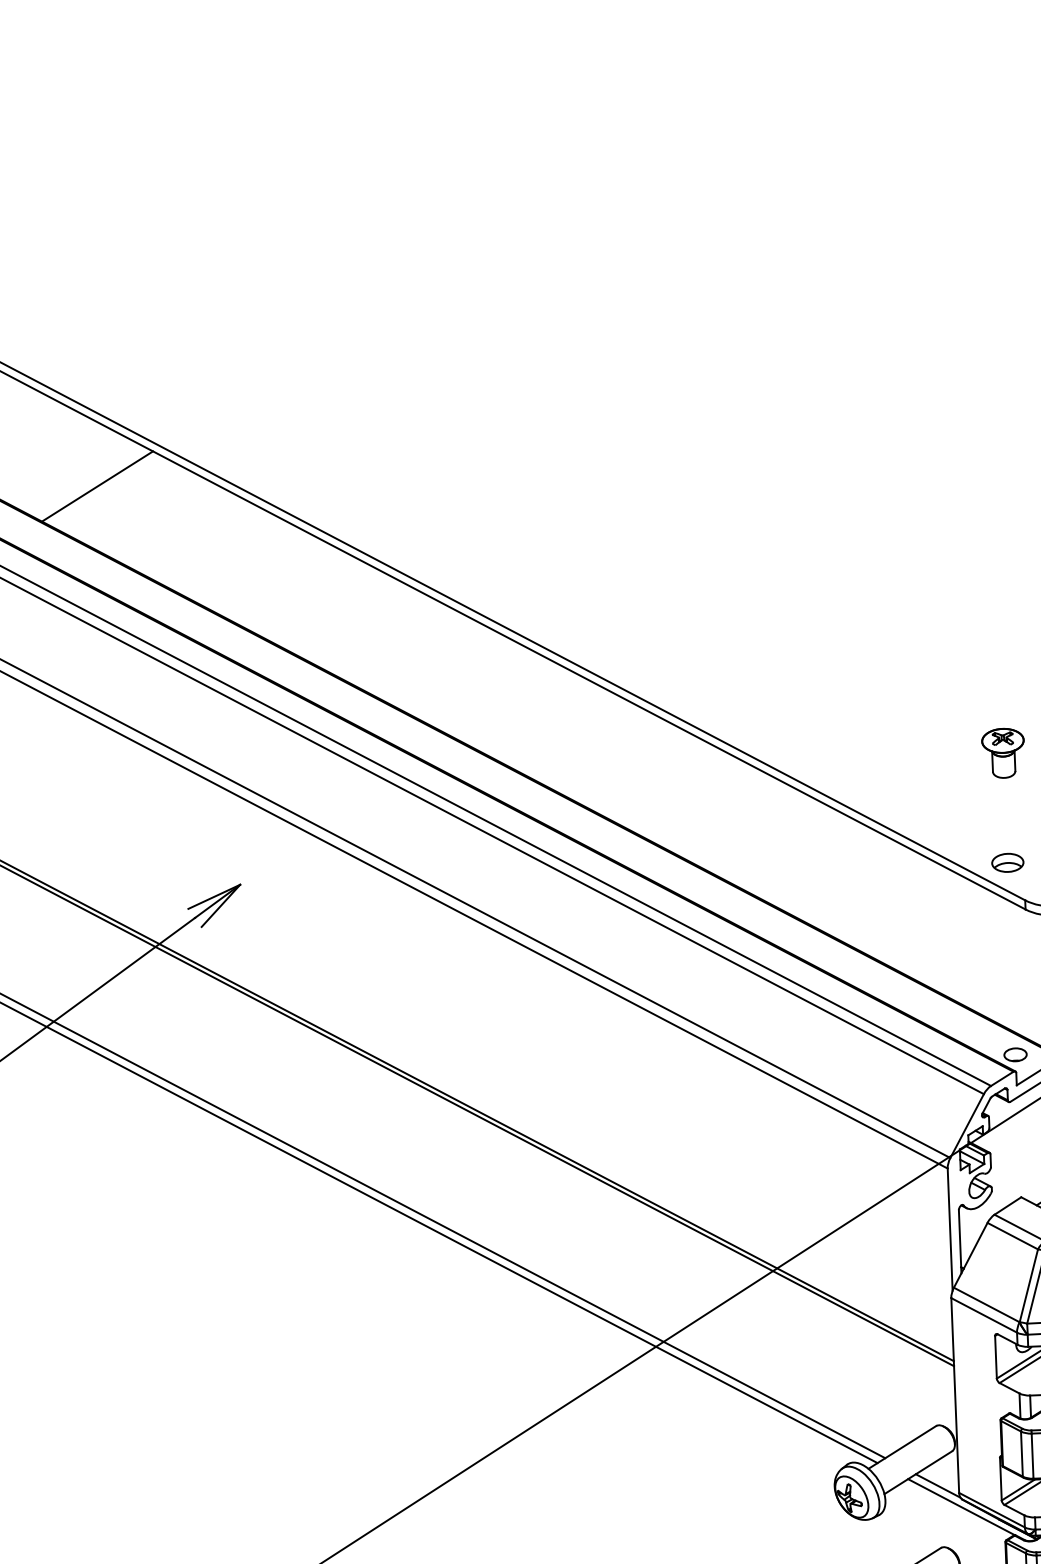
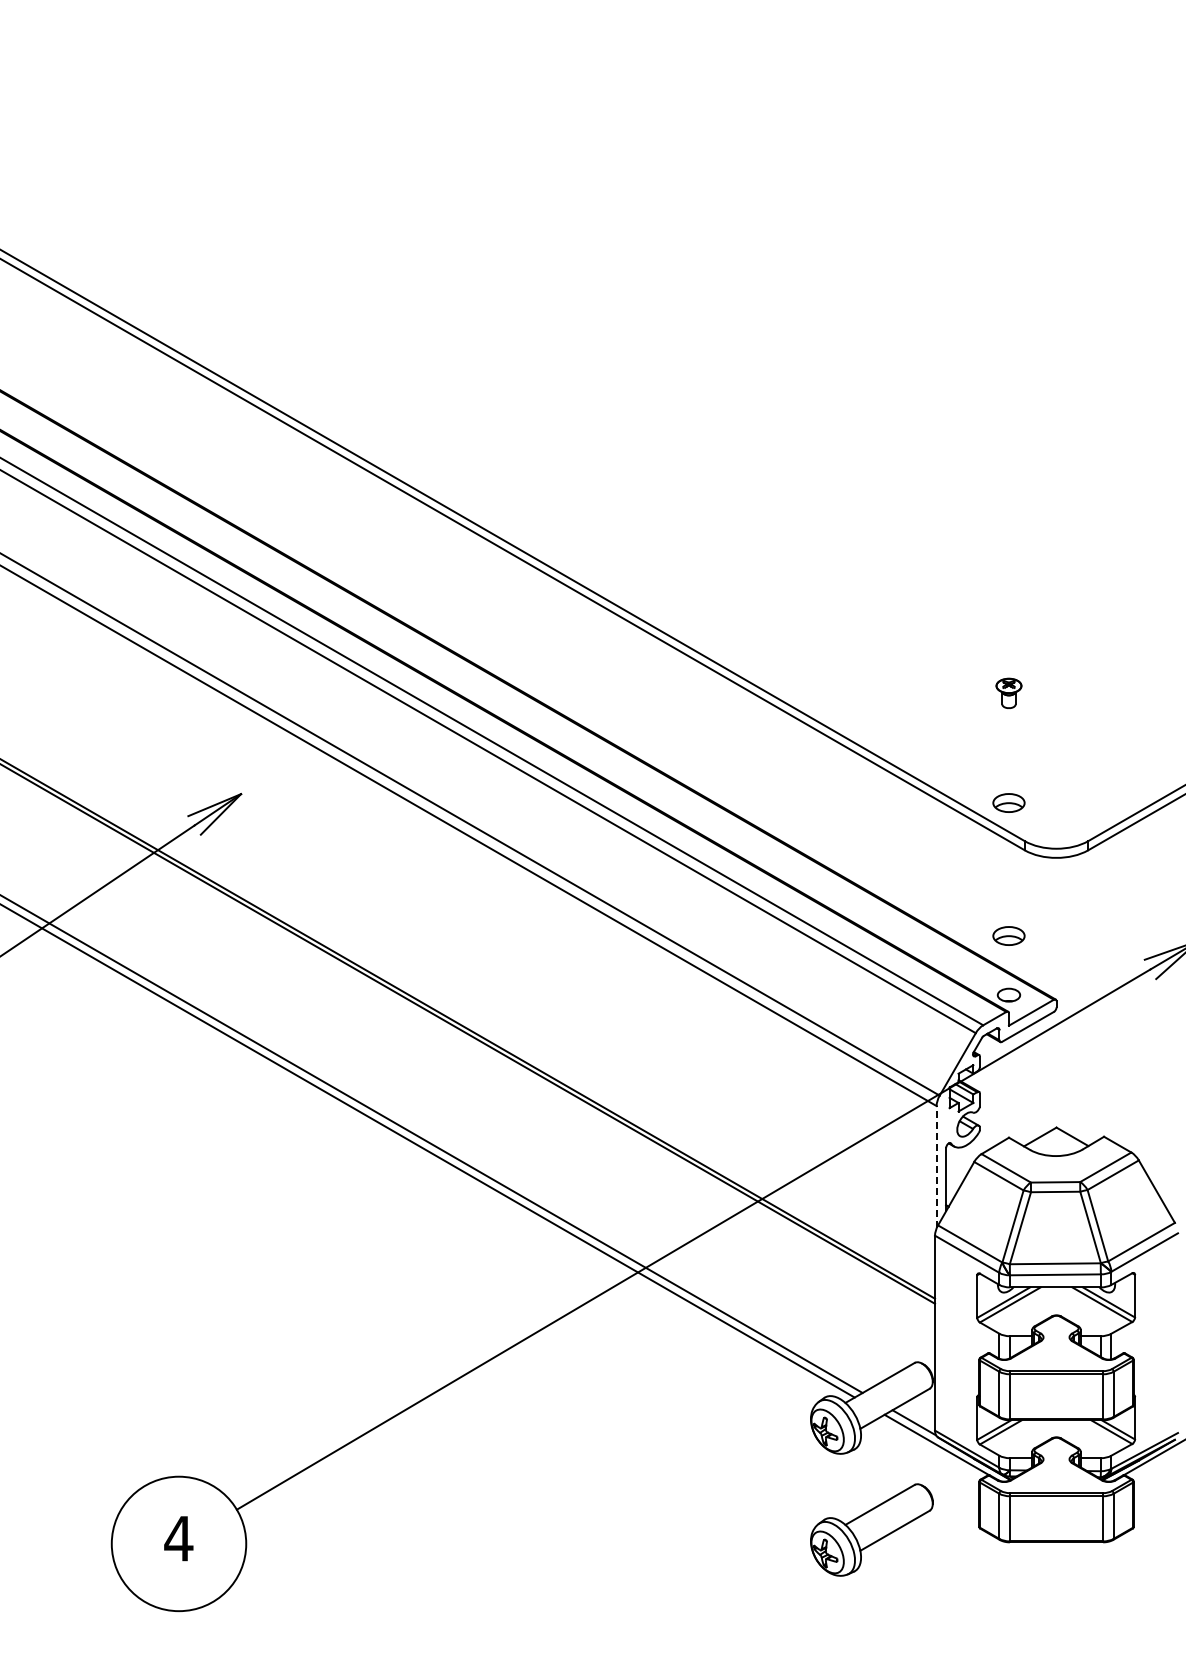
line: (97, 486) -> (114, 390), removed
part: (1002, 753) -> (1008, 693), size x0.6
part: (1012, 995) -> (1008, 935), added
line: (950, 1228) -> (936, 1166), solid -> dashed

